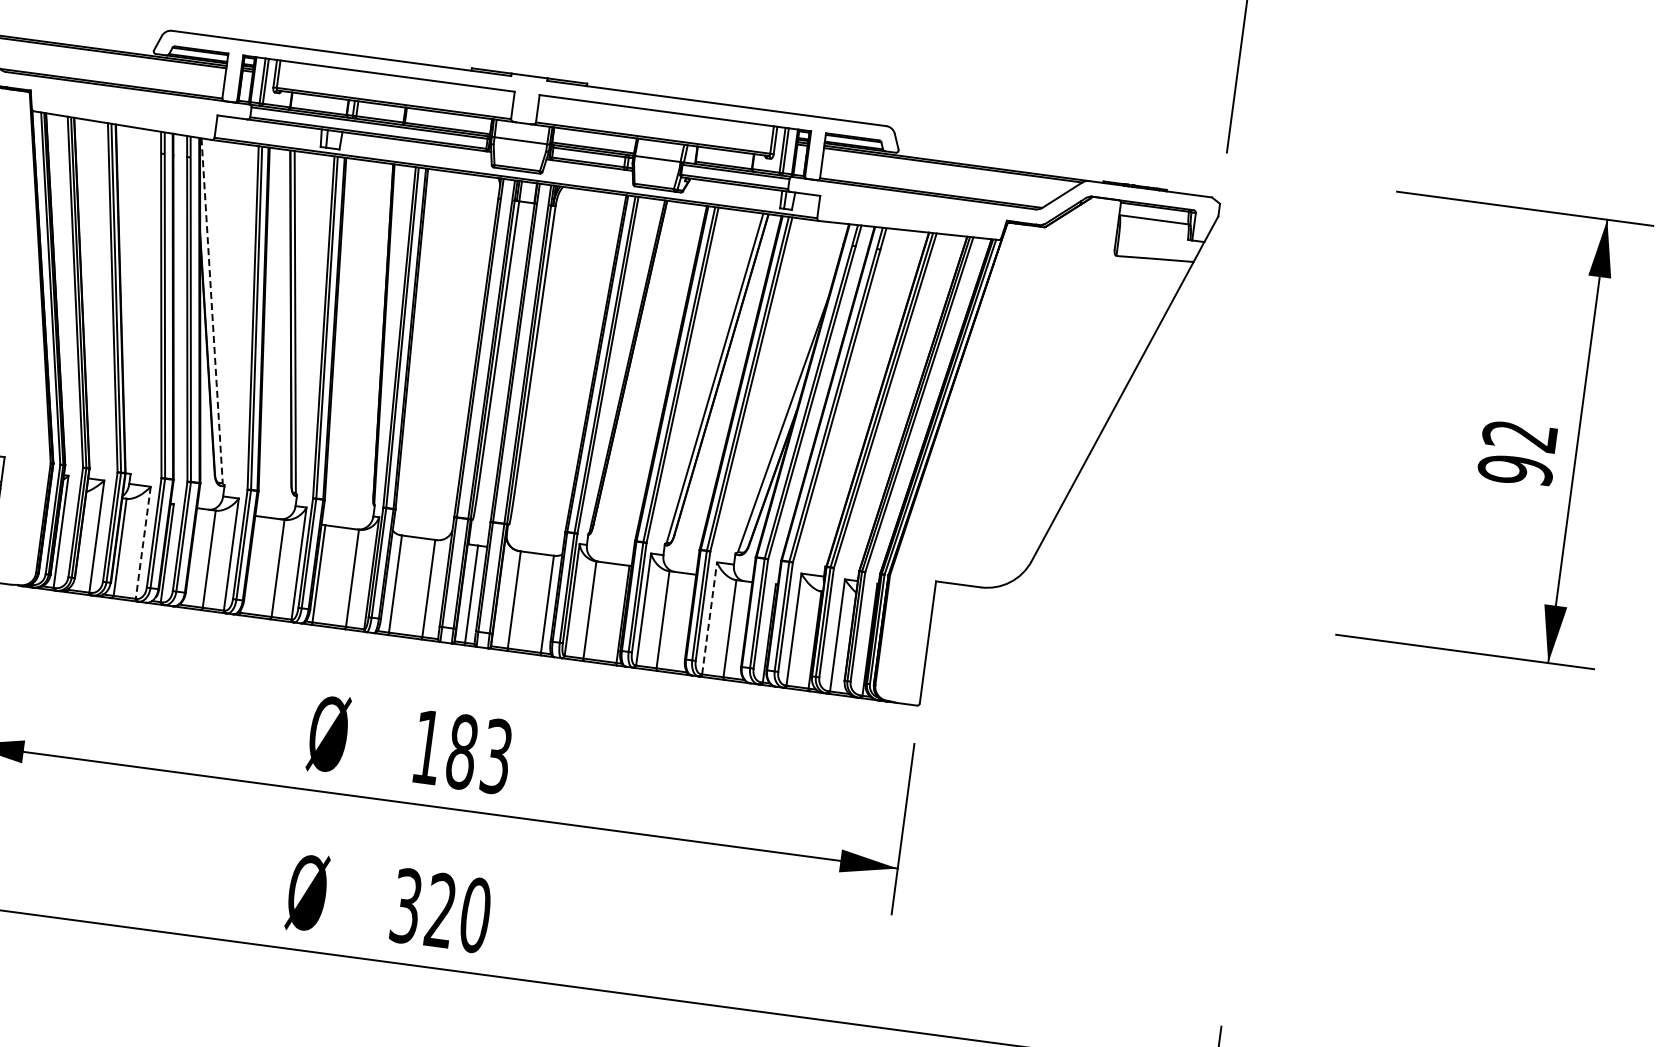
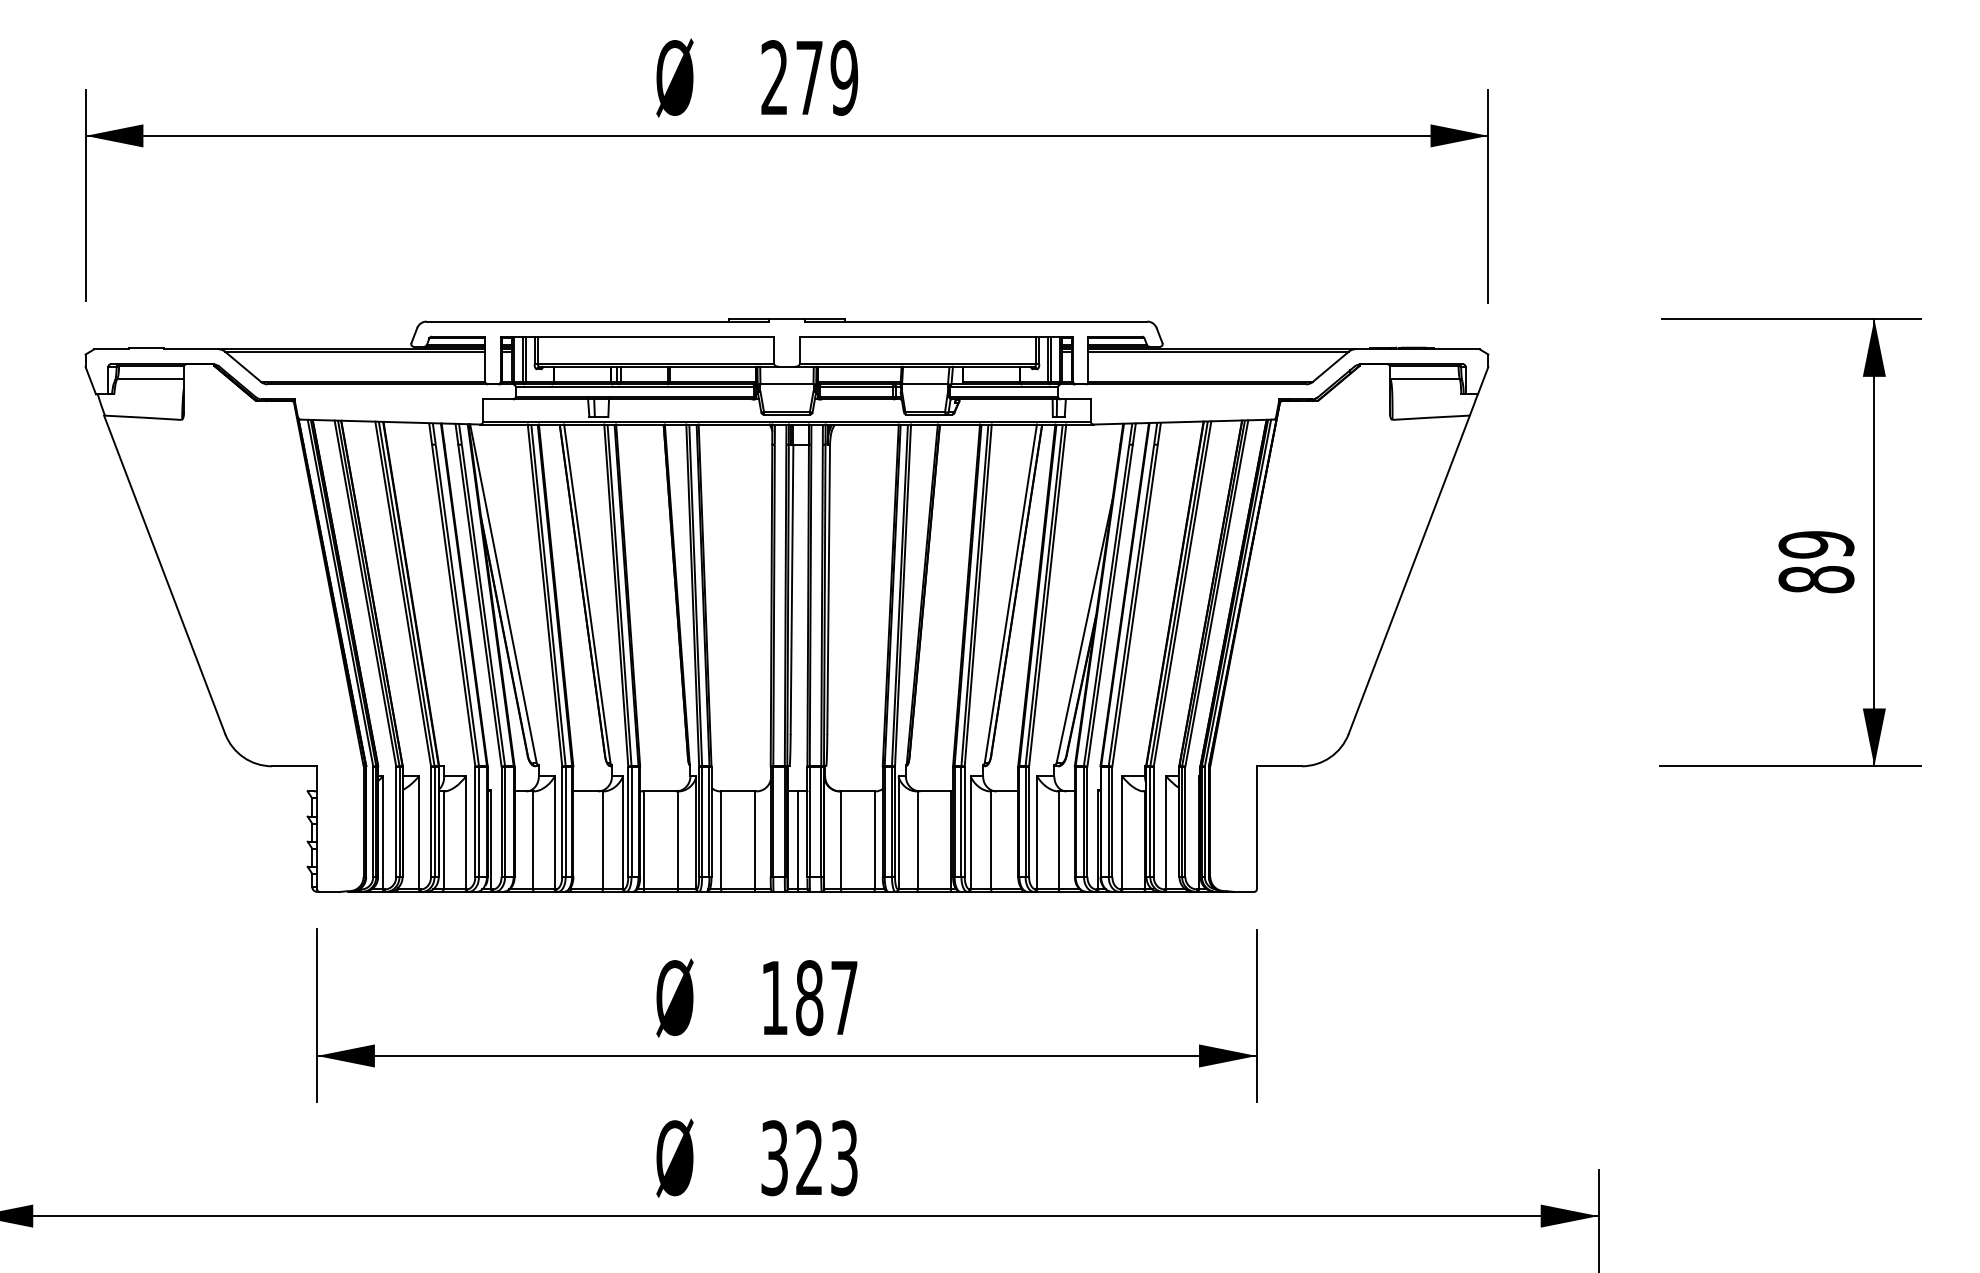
line: (212, 310) -> (503, 593), dashed -> solid
text: (1517, 453) -> (1816, 562), 92 -> 89
line: (142, 542) -> (465, 832), dashed -> solid
line: (709, 618) -> (1037, 832), dashed -> solid
text: (496, 757) -> (844, 998), 183 -> 187
text: (475, 915) -> (844, 1158), 320 -> 323

